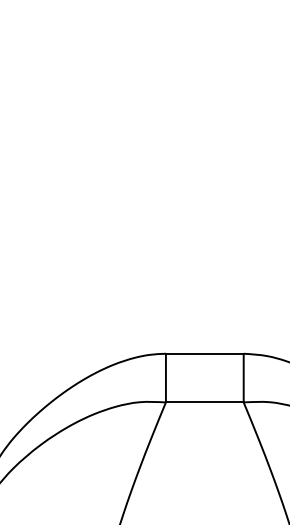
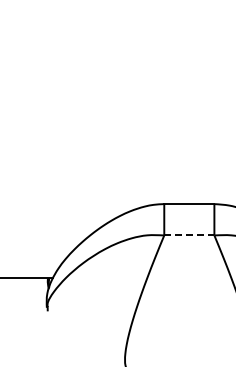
line: (205, 402) -> (189, 235), solid -> dashed

